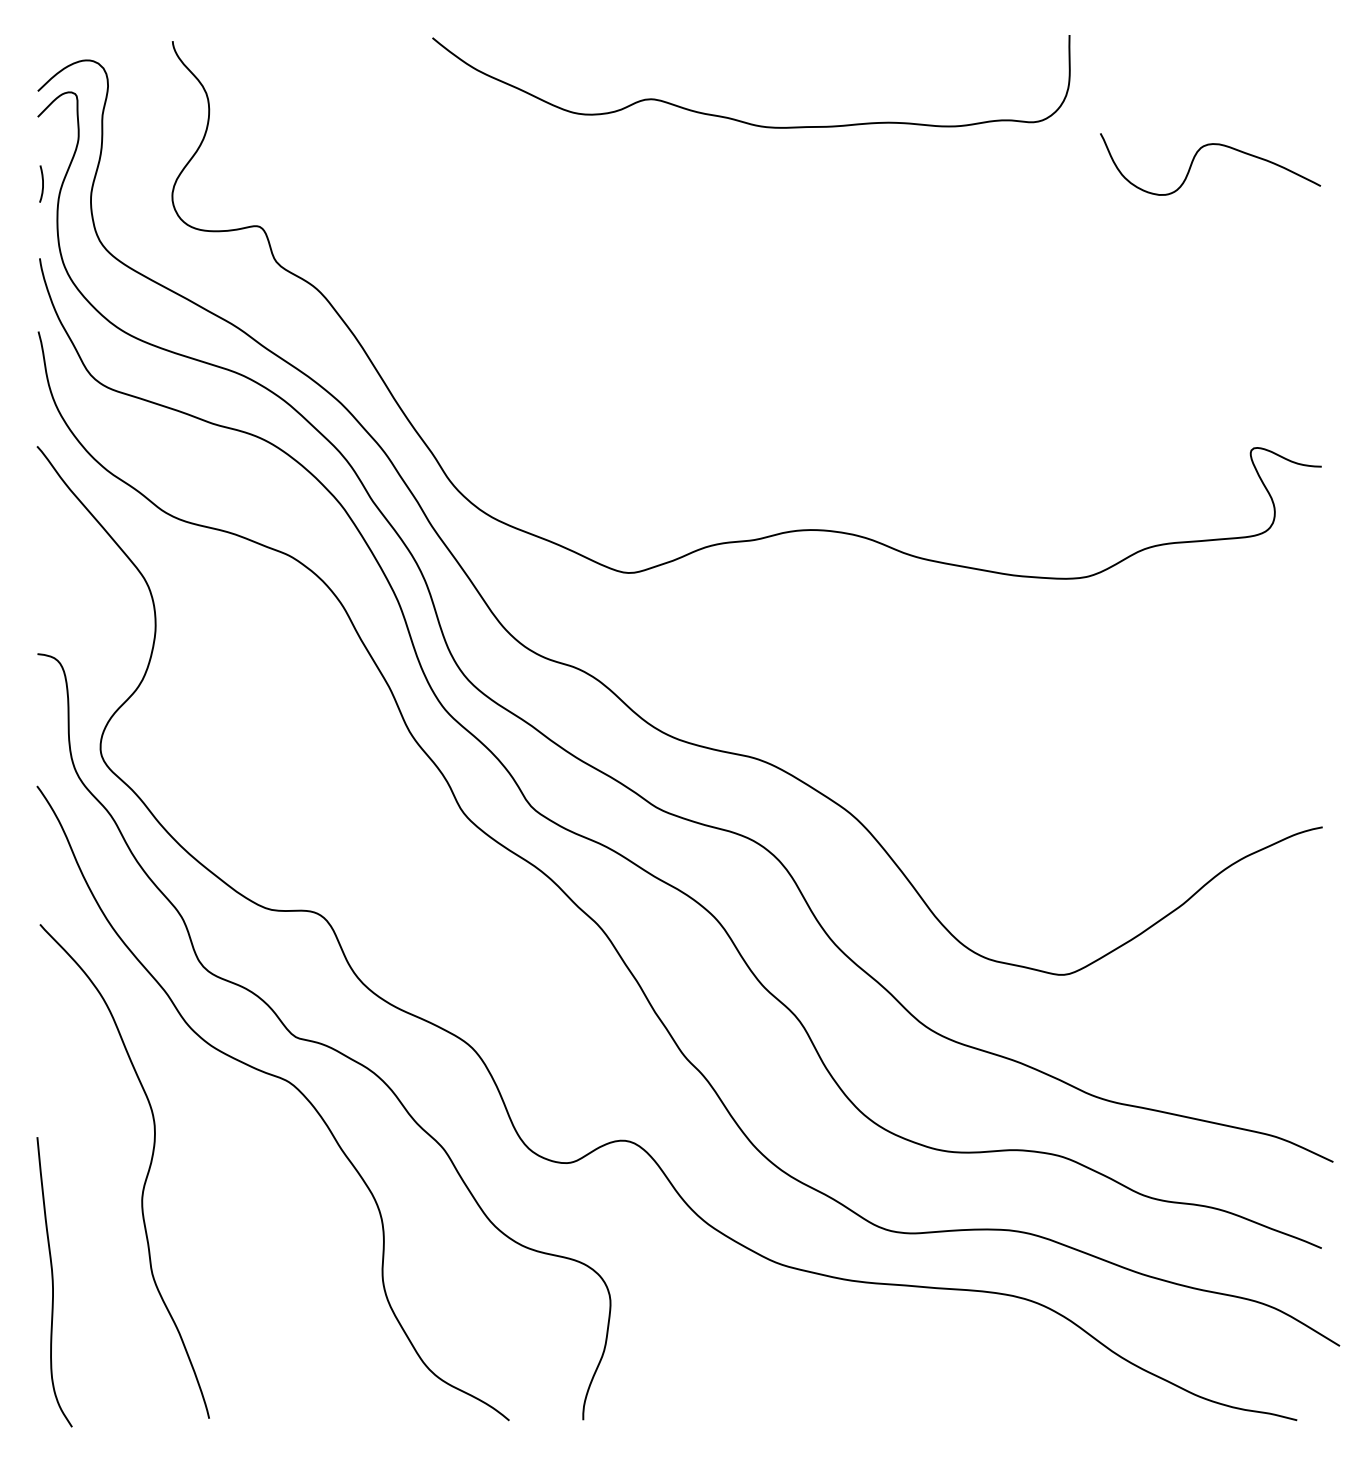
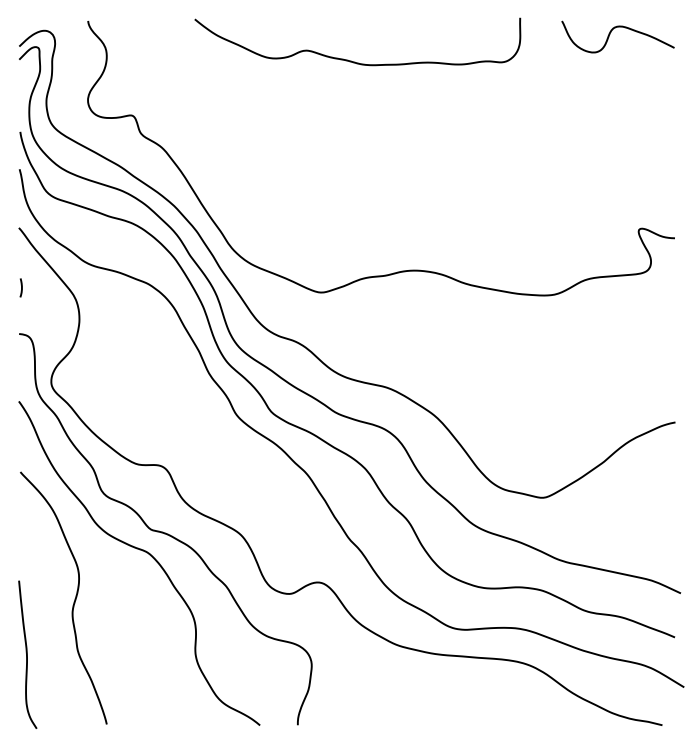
curve: (739, 118) -> (351, 60), moved
curve: (1197, 155) -> (611, 32), moved
line: (42, 183) -> (21, 287), moved

